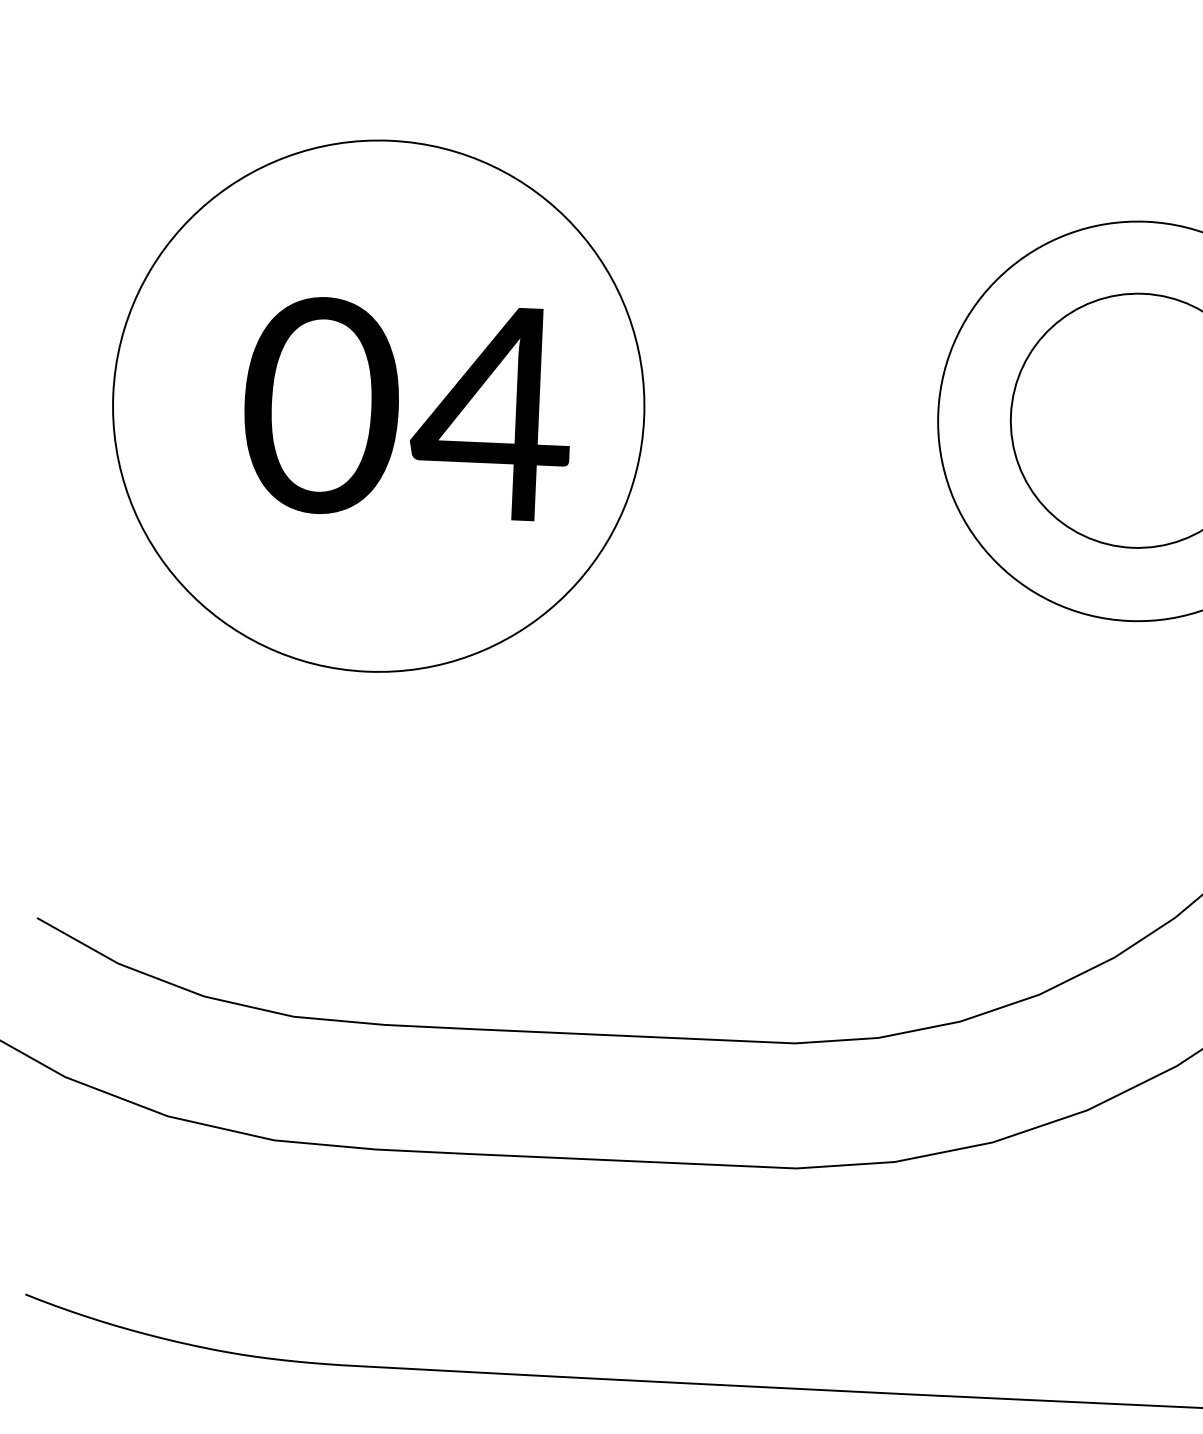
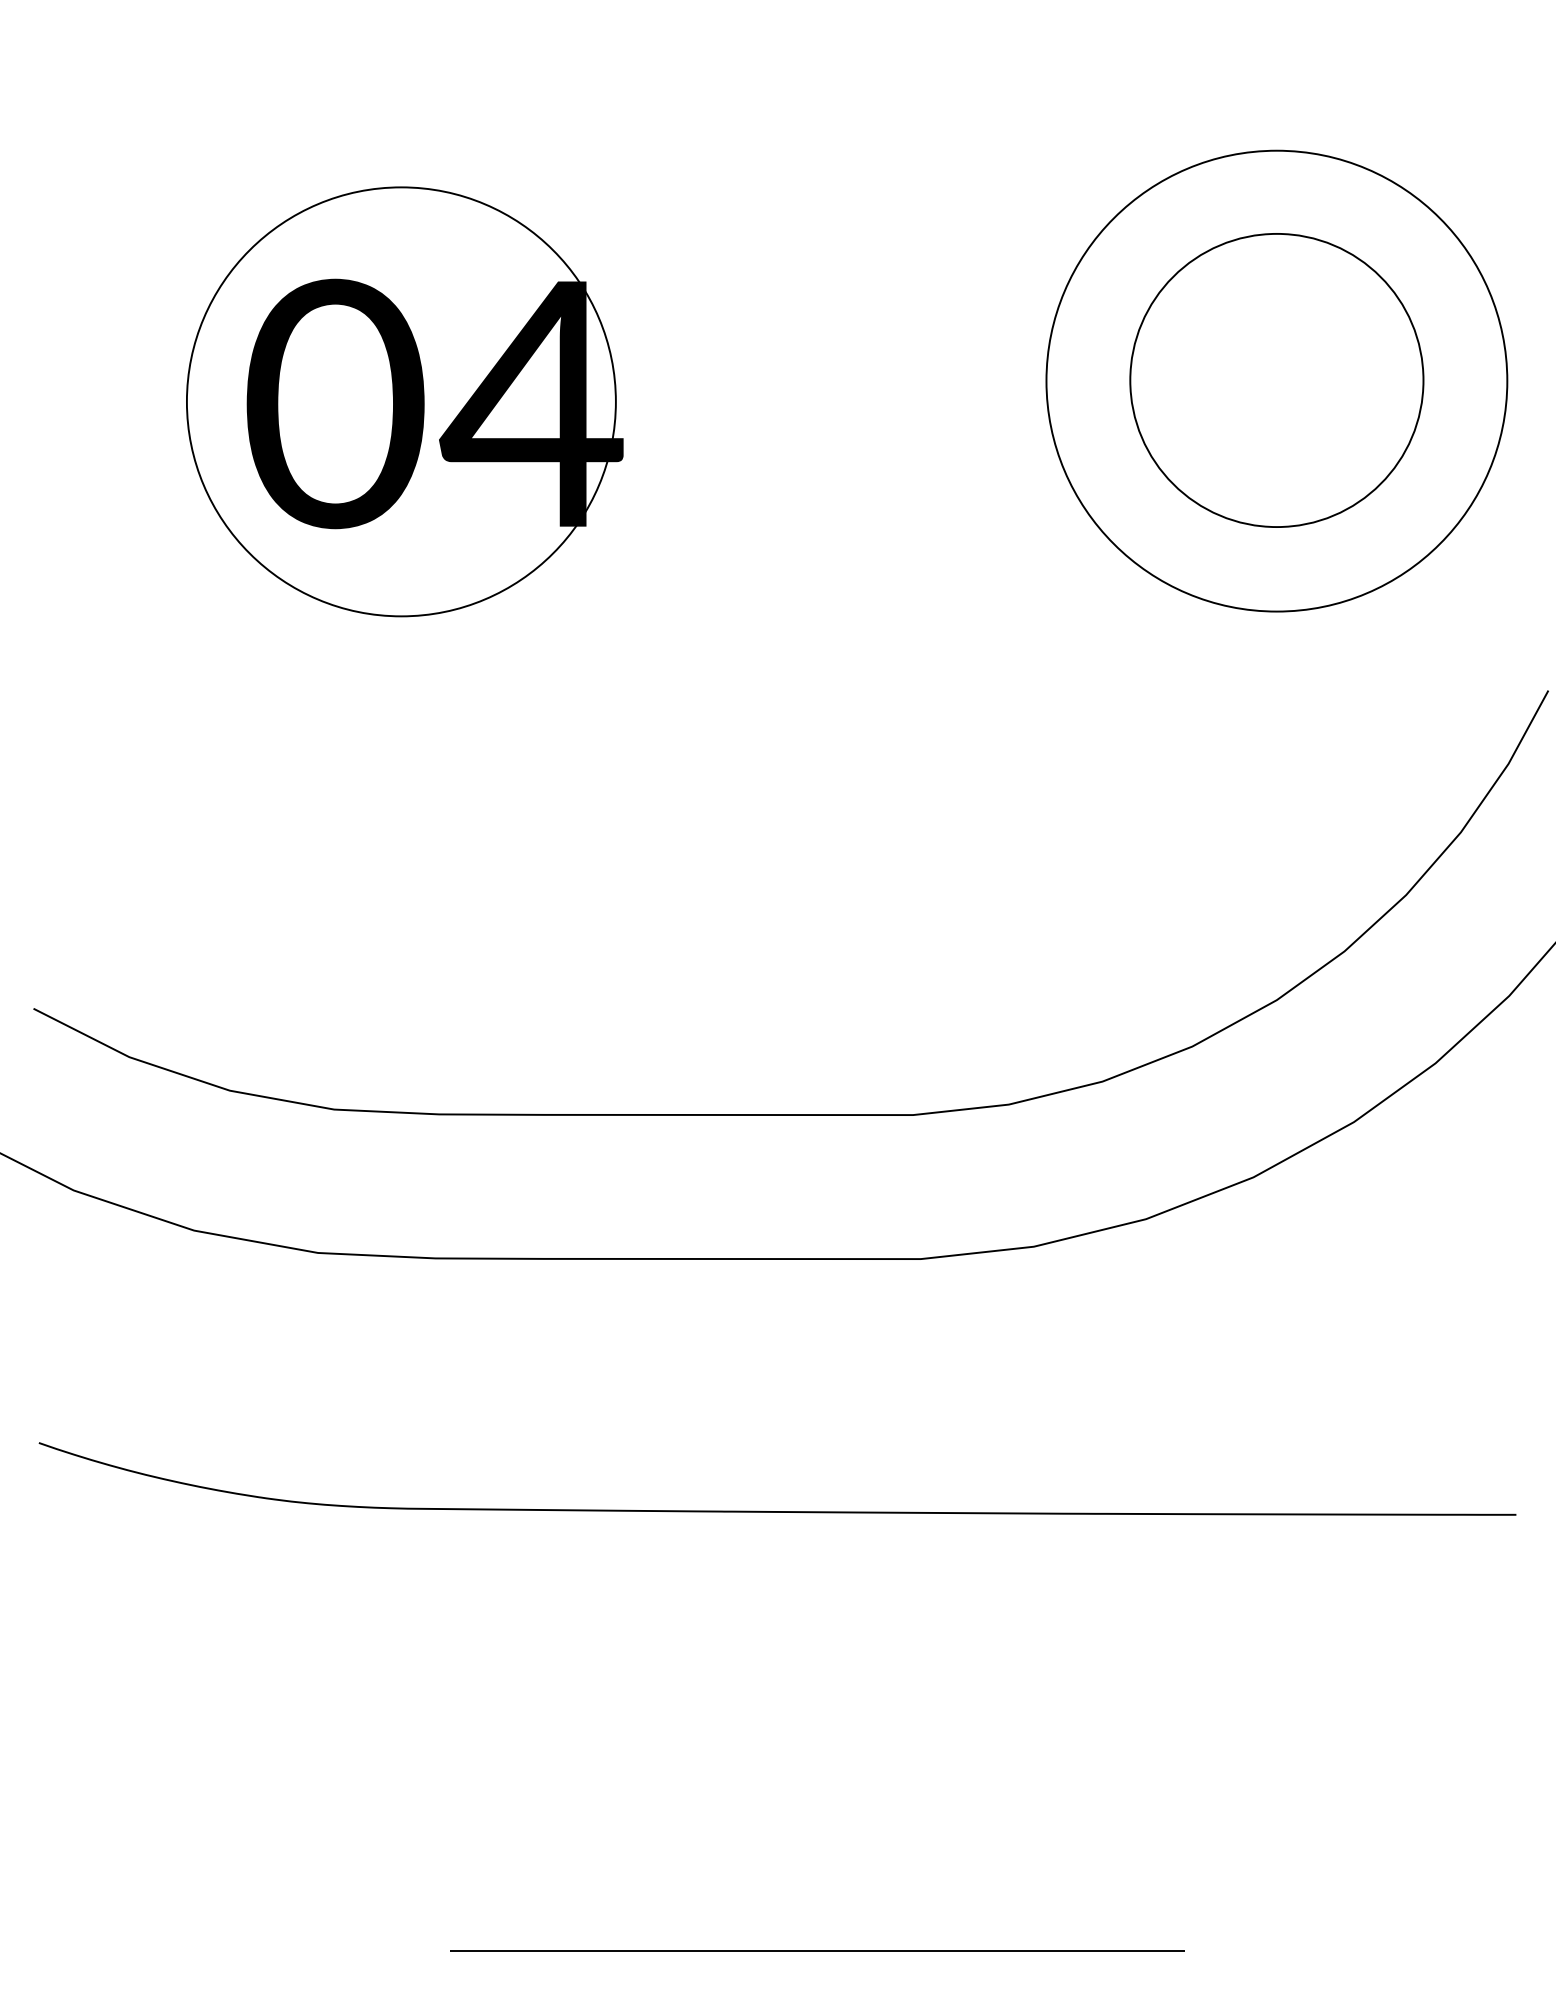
circle: (378, 405) -> (401, 401), size x0.7

